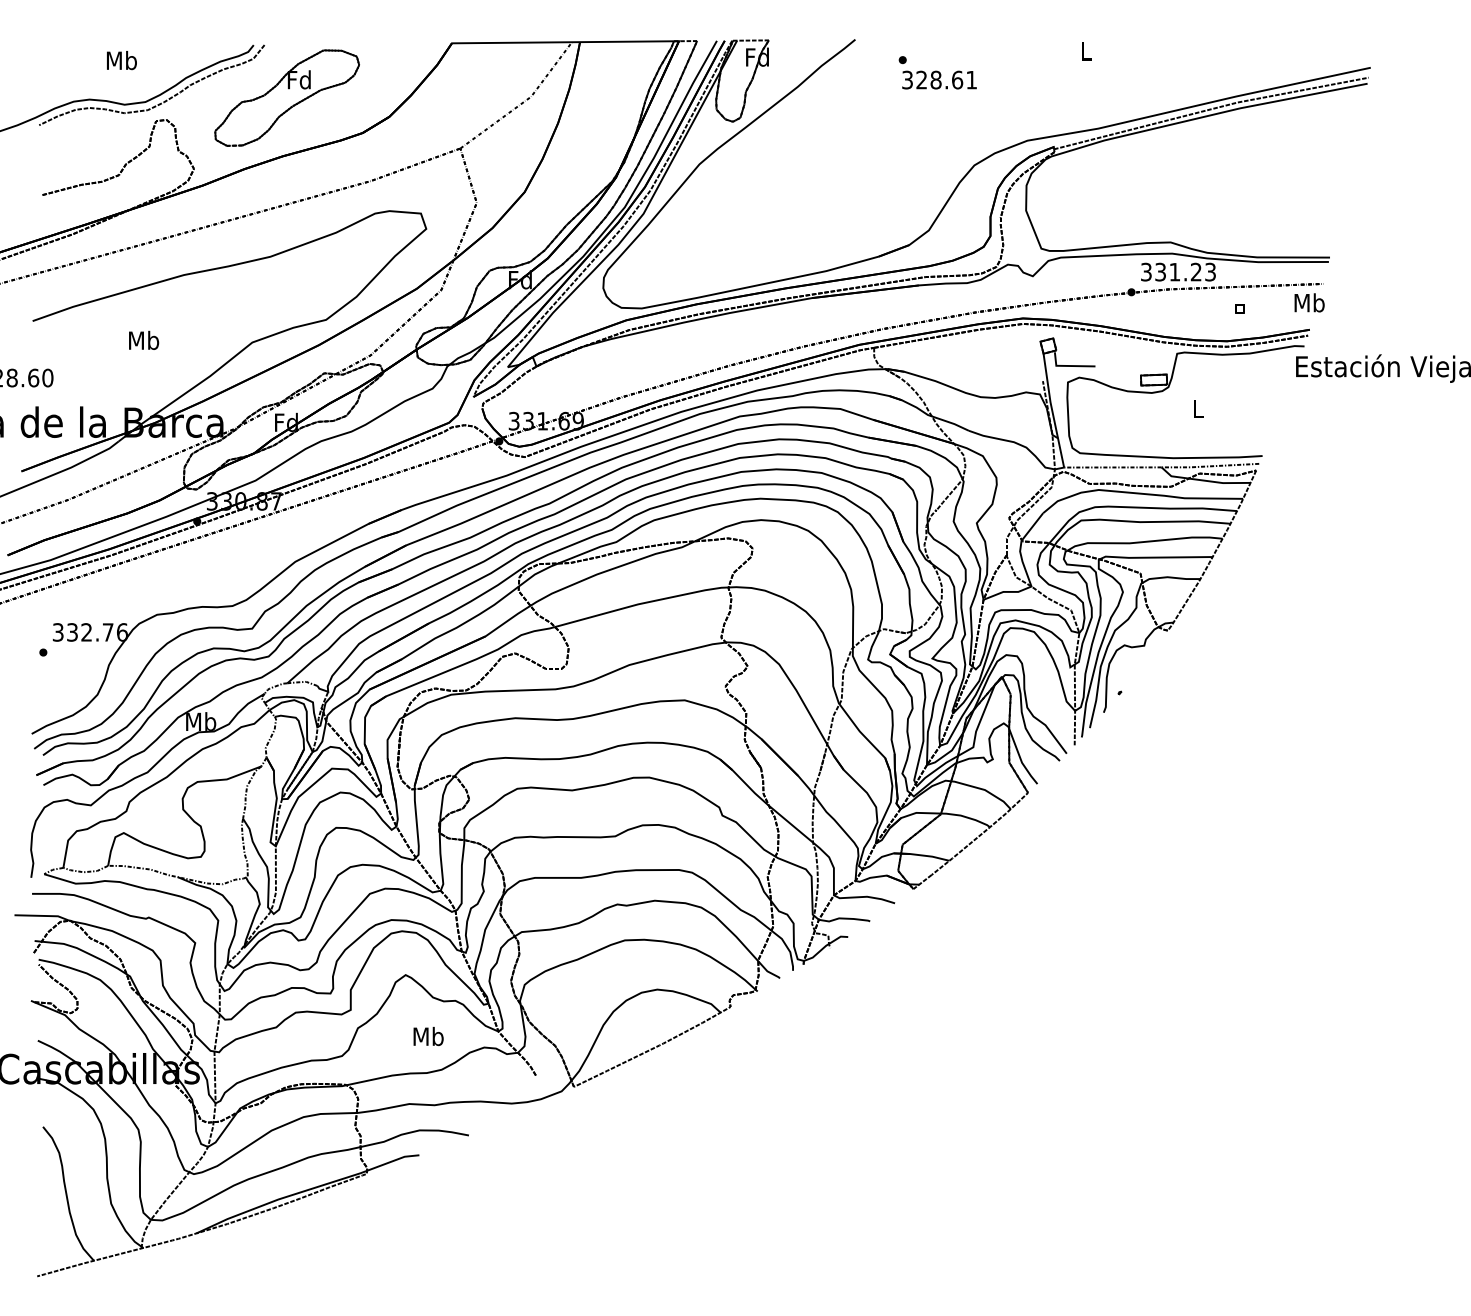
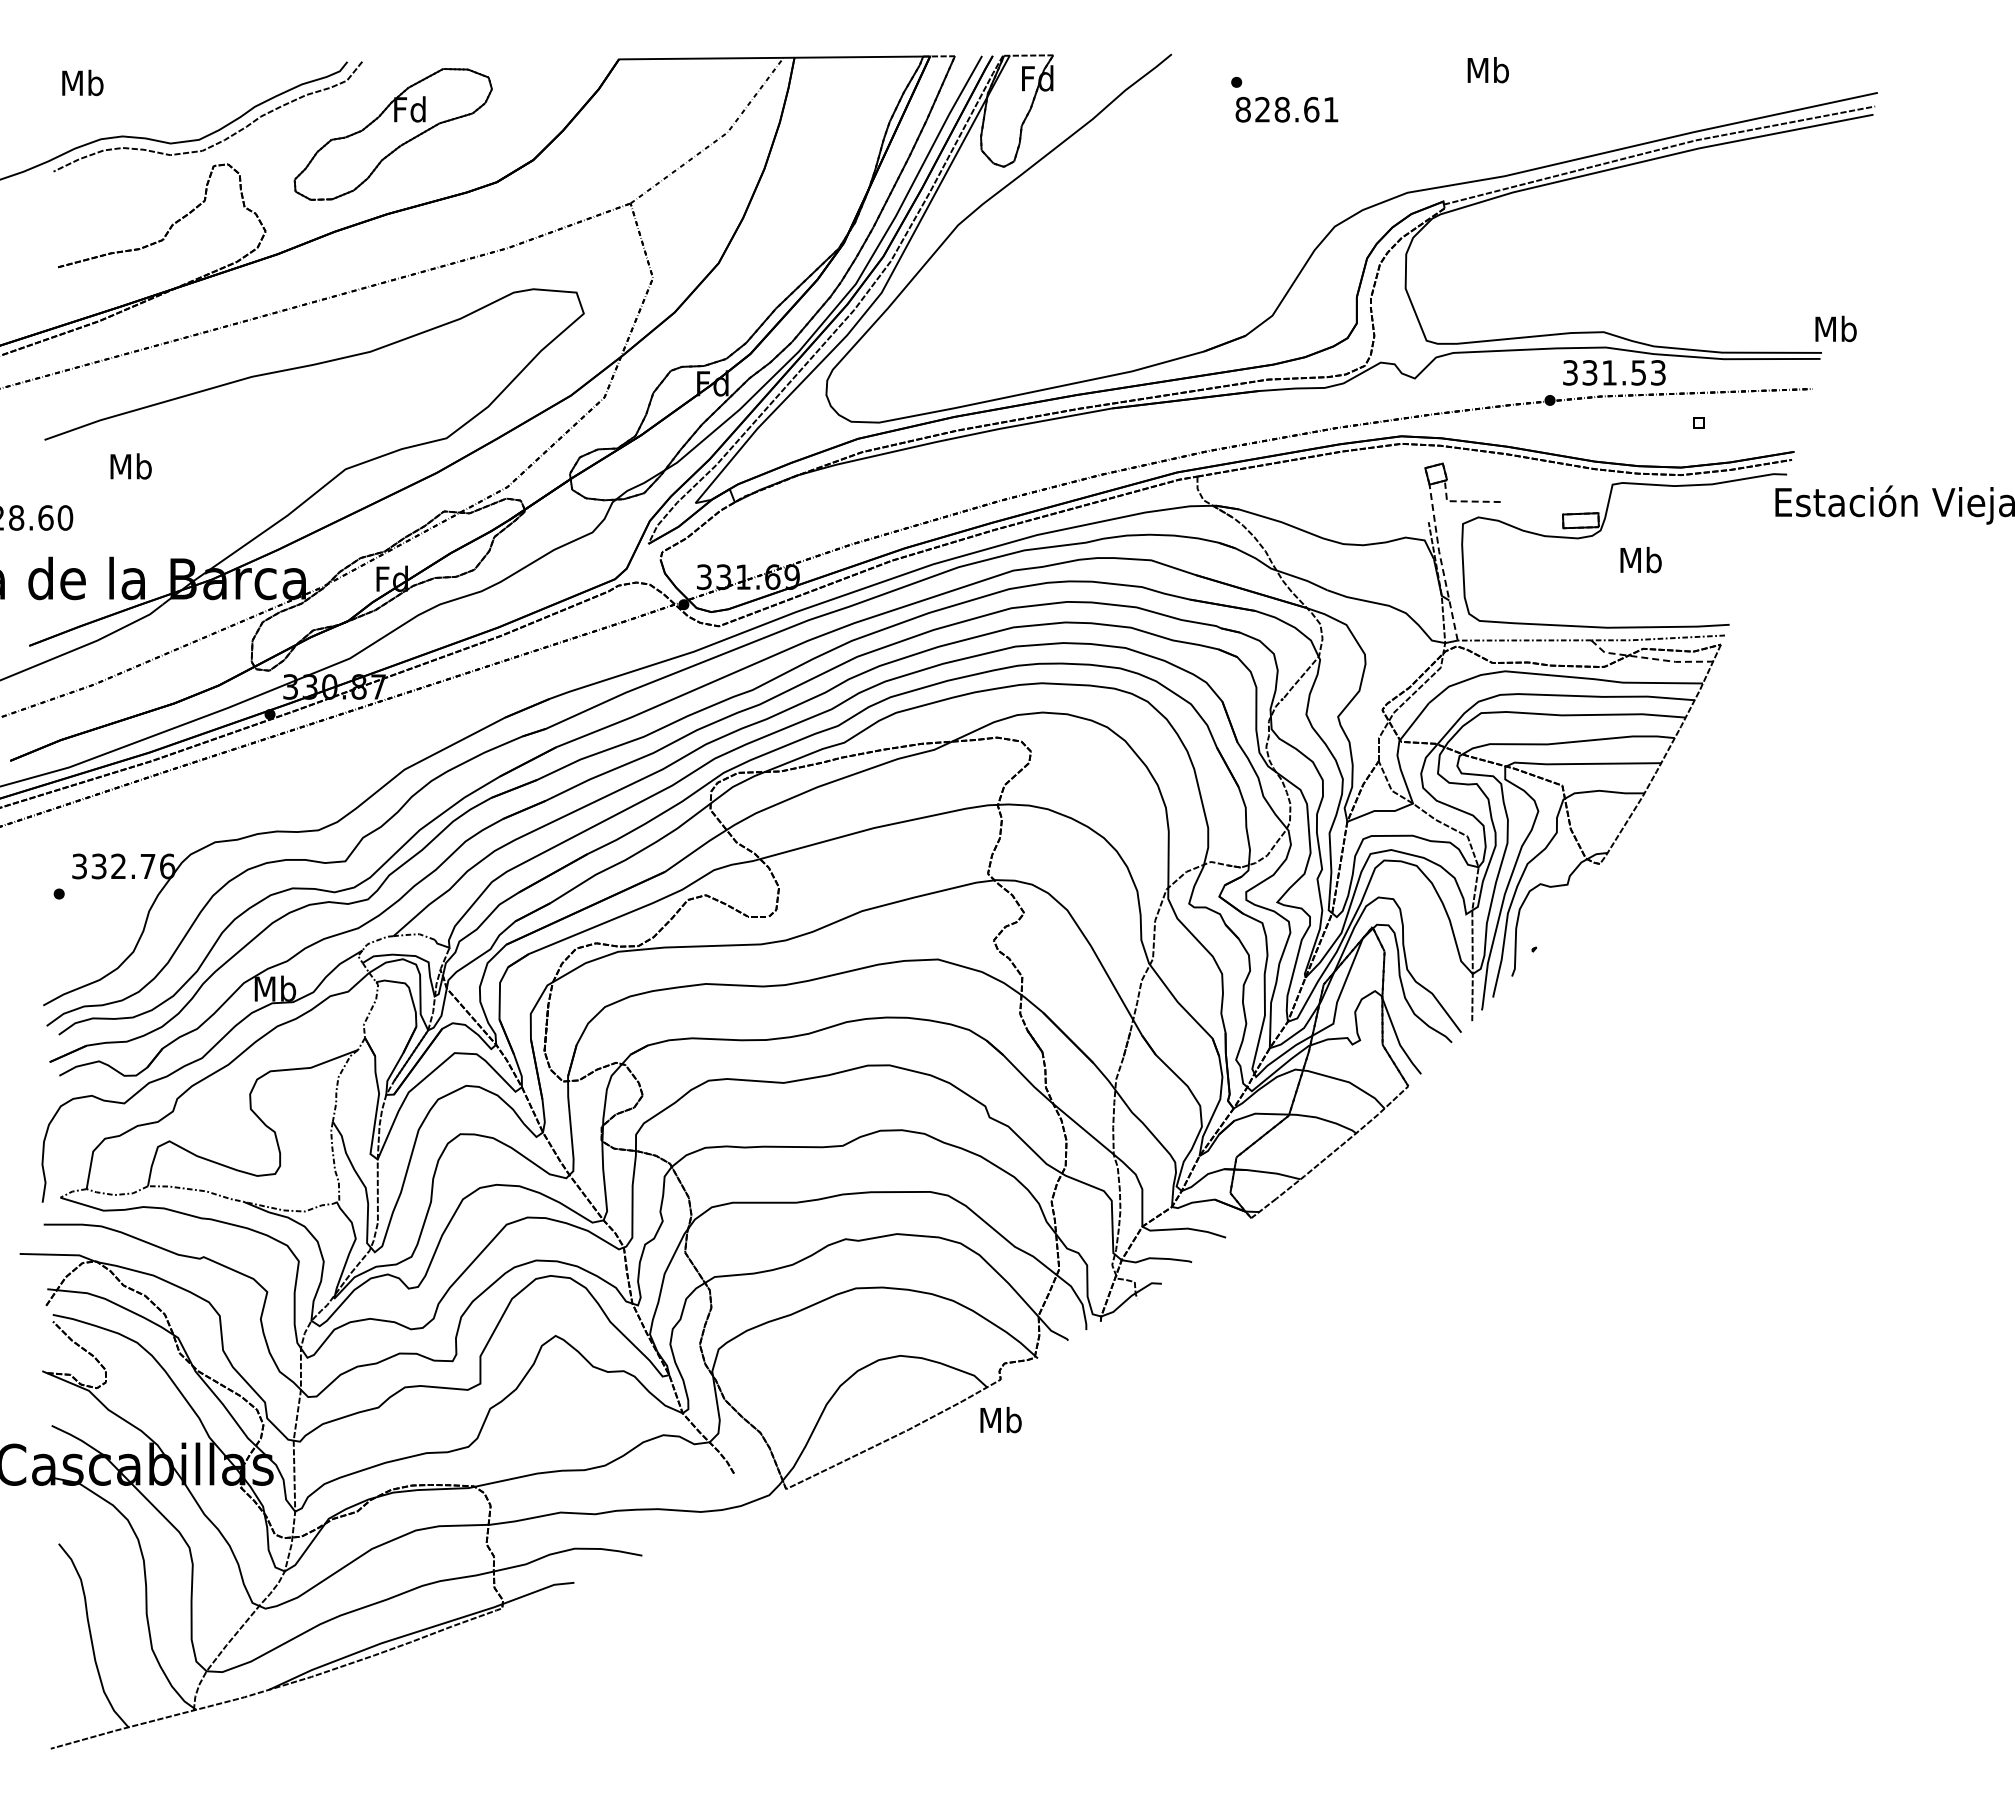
text: (1085, 51) -> (1487, 70), L -> Mb
text: (121, 60) -> (82, 82), moved
text: (907, 79) -> (1242, 109), 328.61 -> 828.61
text: (1196, 271) -> (1638, 372), 331.23 -> 331.53
text: (1309, 302) -> (1835, 328), moved
text: (143, 340) -> (130, 466), moved
line: (1068, 366) -> (1463, 501), solid -> dashed
text: (1197, 408) -> (1640, 559), L -> Mb
line: (1052, 409) -> (1441, 561), solid -> dashed
line: (1204, 480) -> (1649, 658), solid -> dashed
text: (428, 1036) -> (1000, 1420), moved

